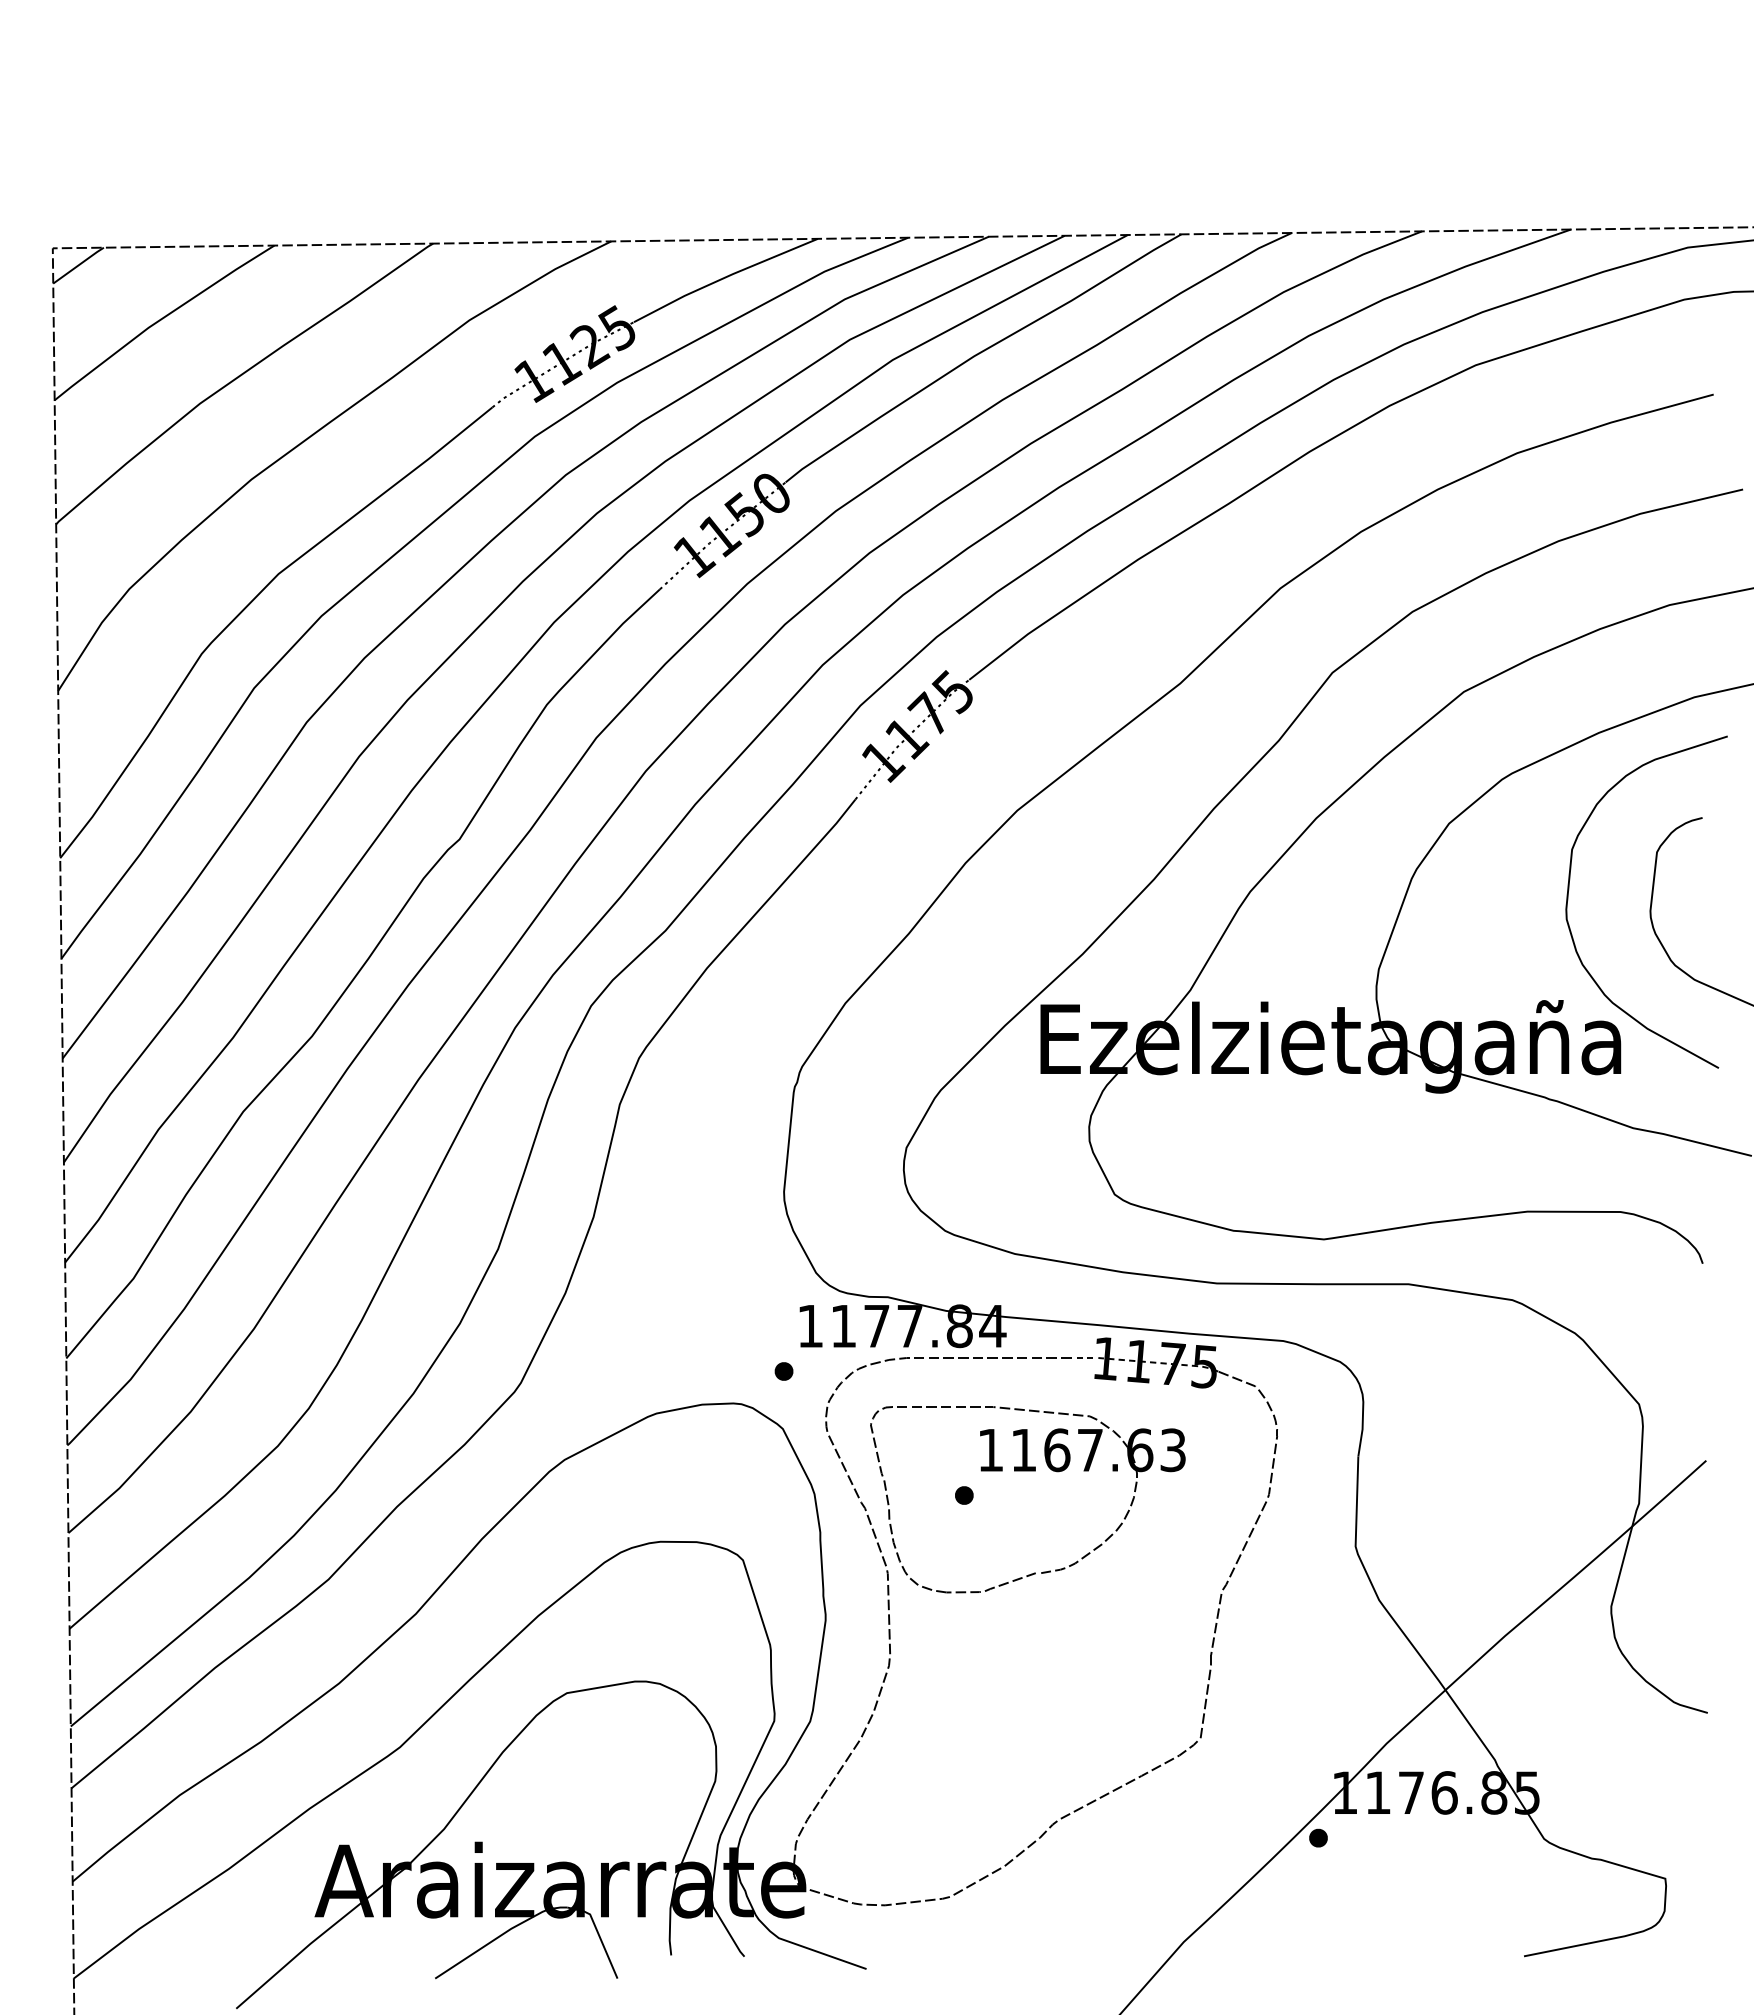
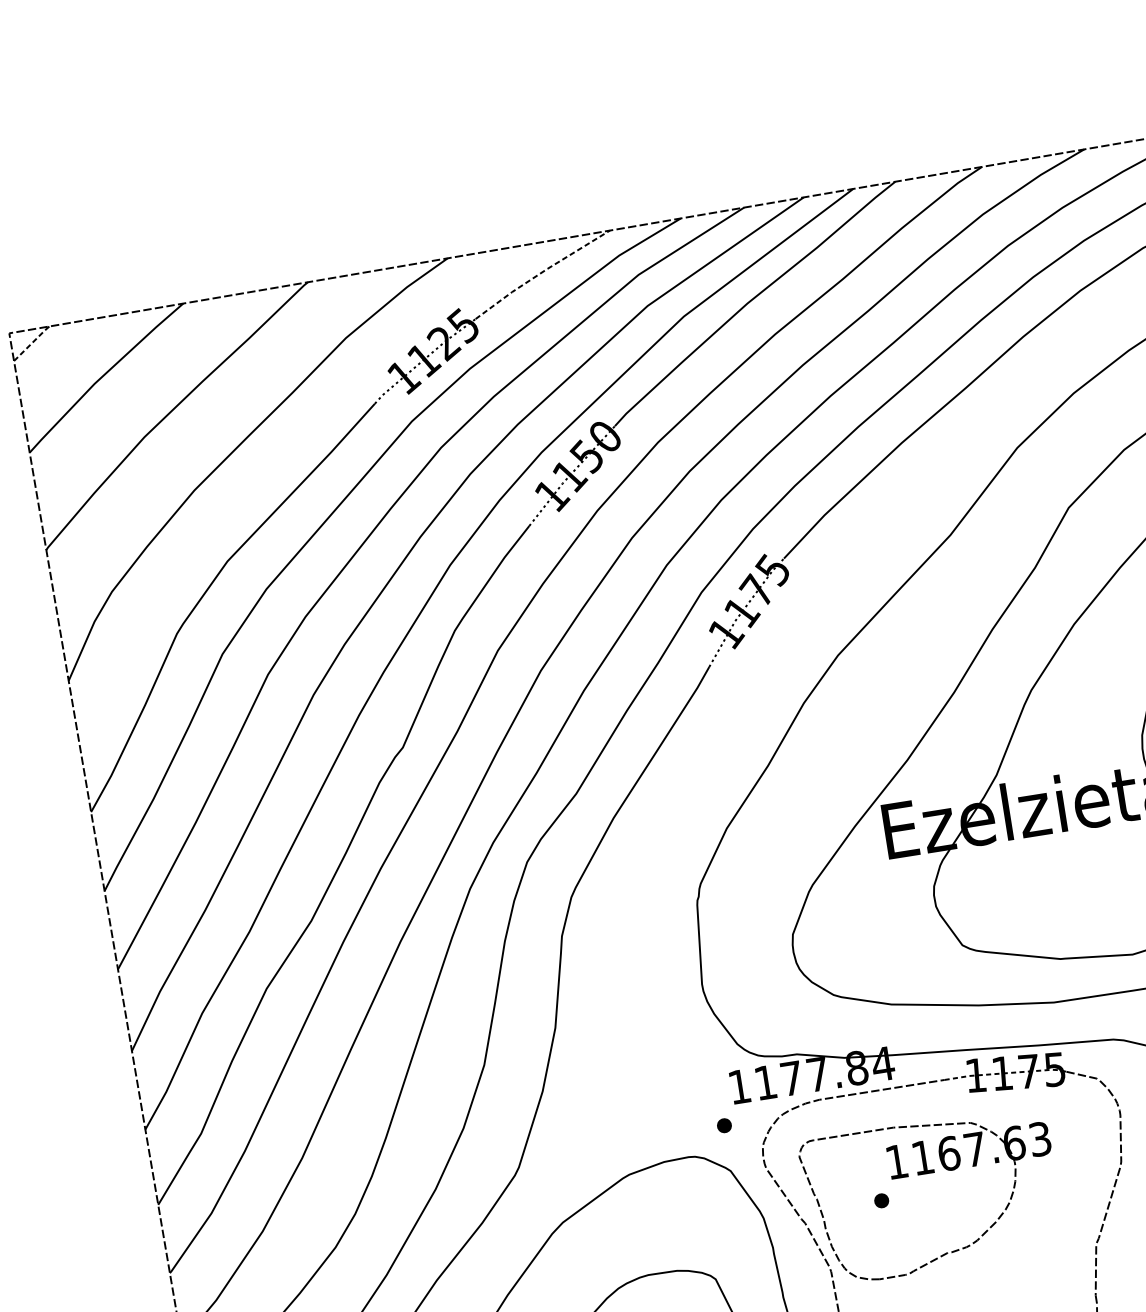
line: (78, 265) -> (31, 343), solid -> dashed
line: (725, 277) -> (542, 272), solid -> dashed

